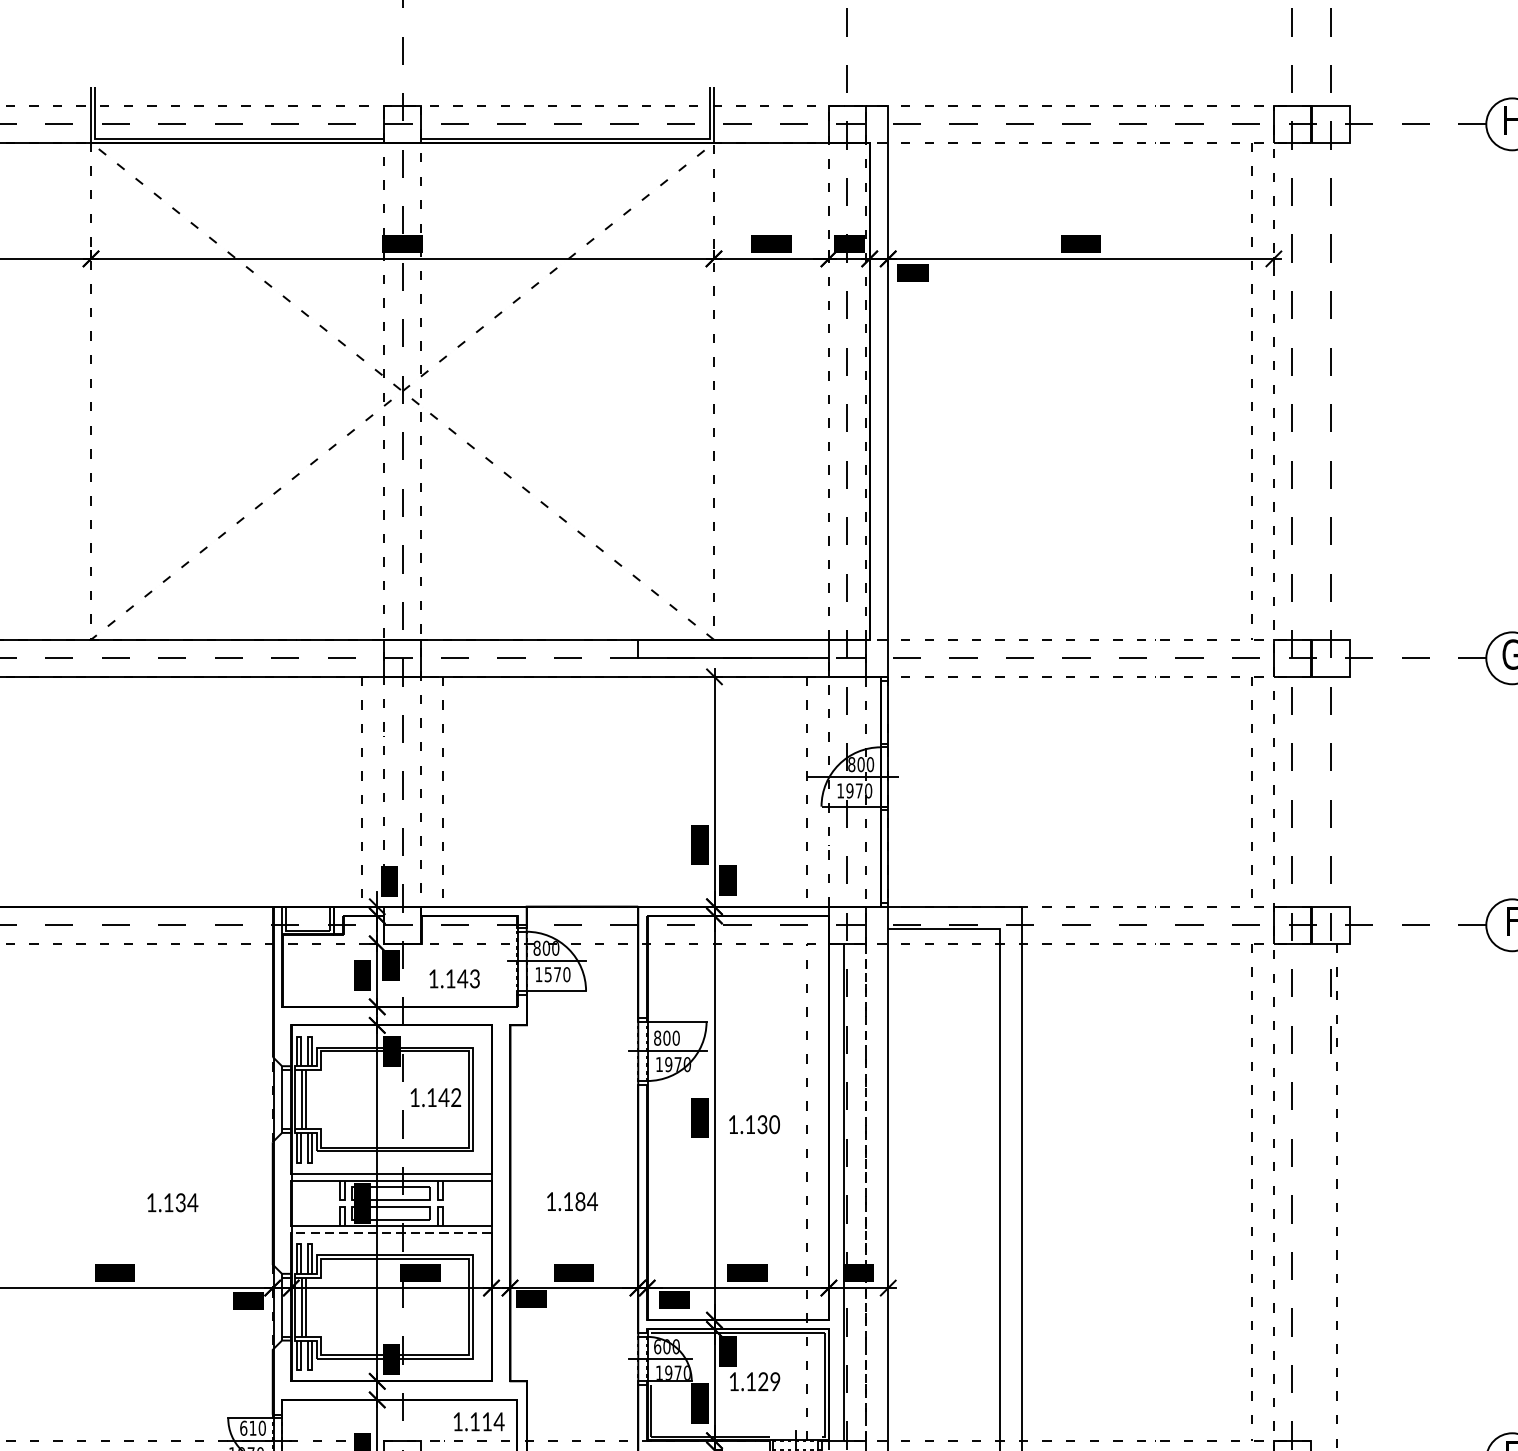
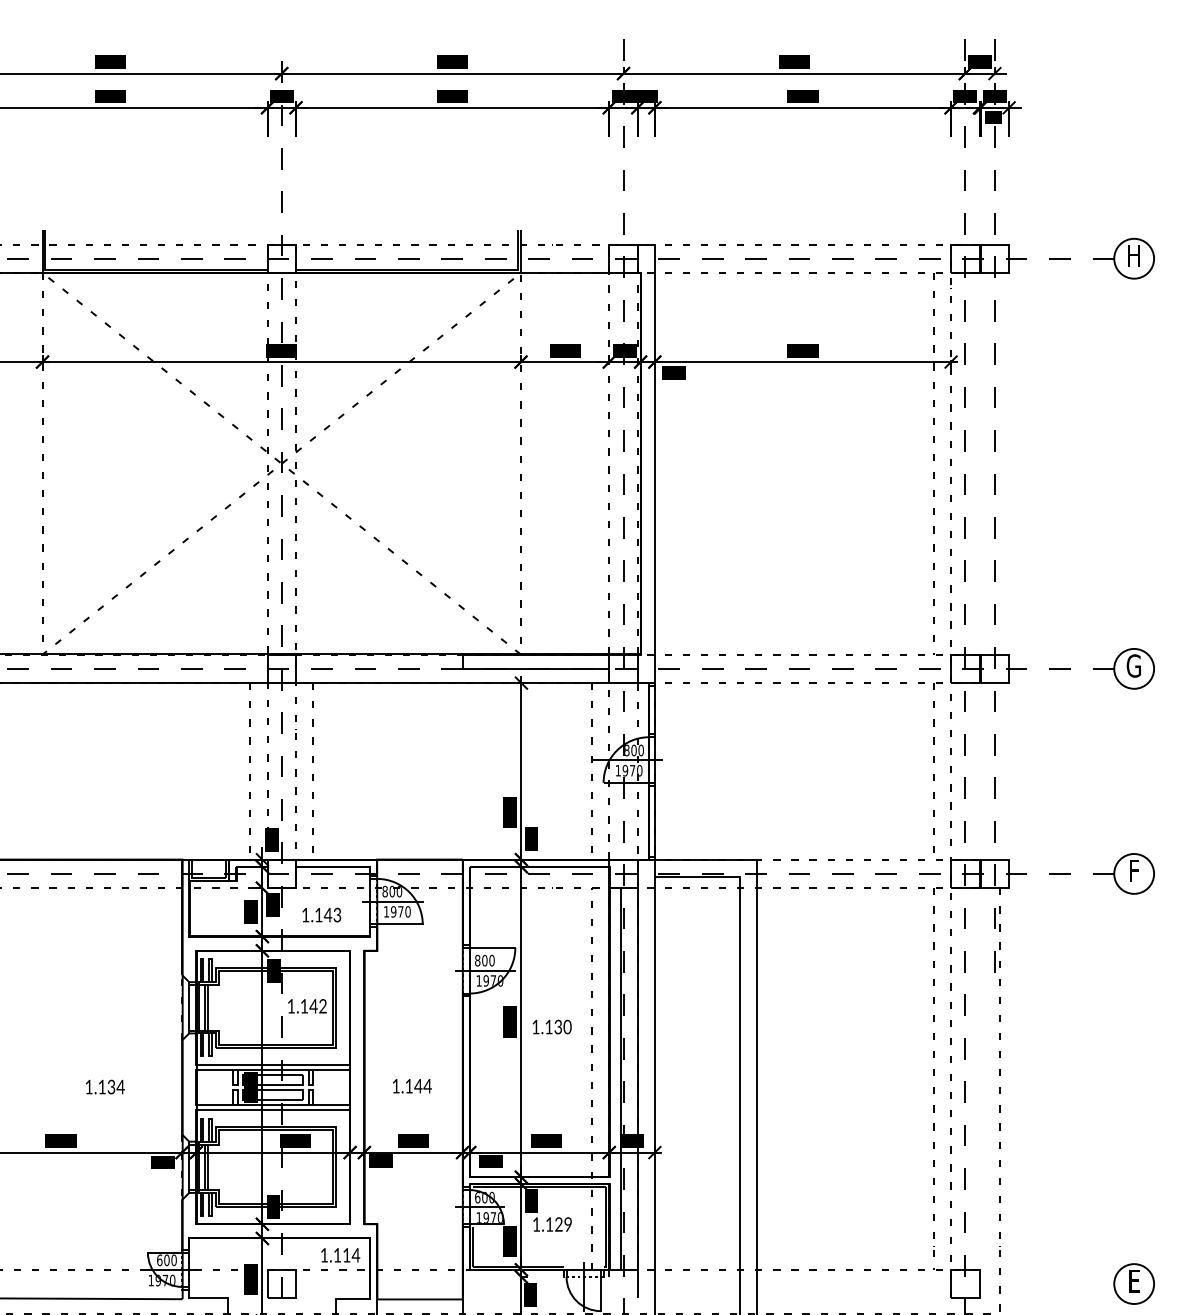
text: (547, 974) -> (393, 911), 1570 -> 1970
line: (865, 1192) -> (637, 1079), dashed -> solid
text: (580, 1202) -> (418, 1086), 1.184 -> 1.144
line: (391, 1233) -> (273, 1110), dashed -> solid
text: (252, 1428) -> (166, 1260), 610 -> 600

